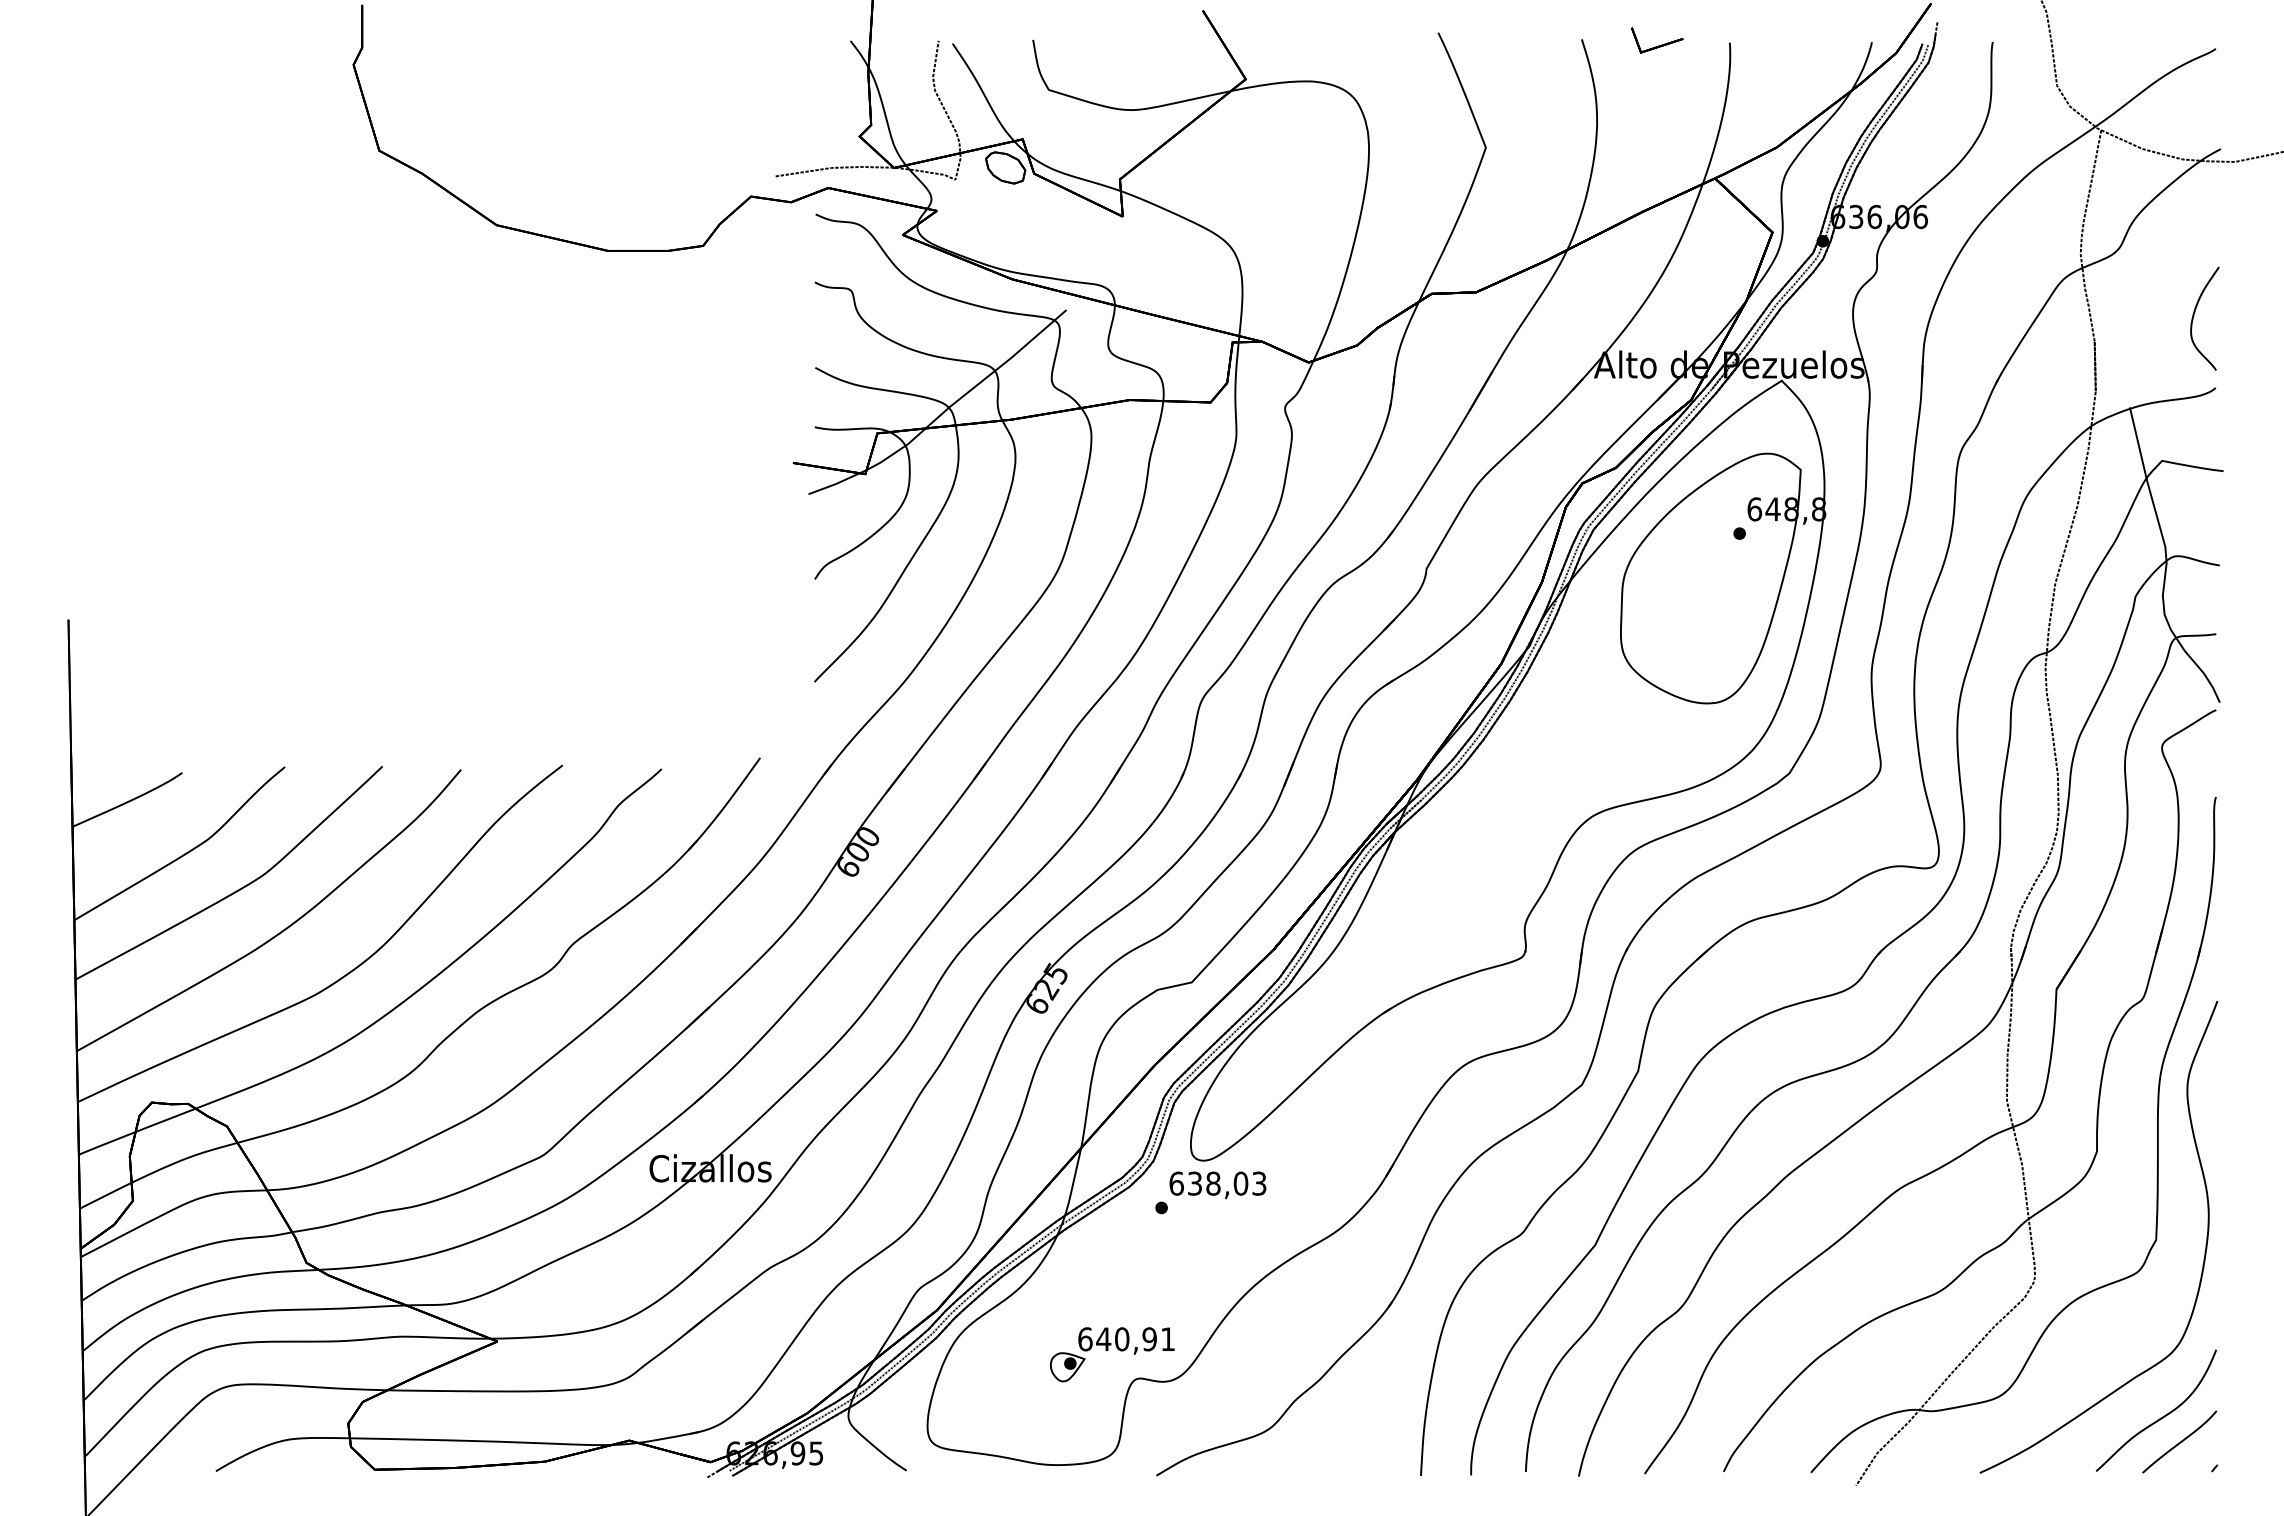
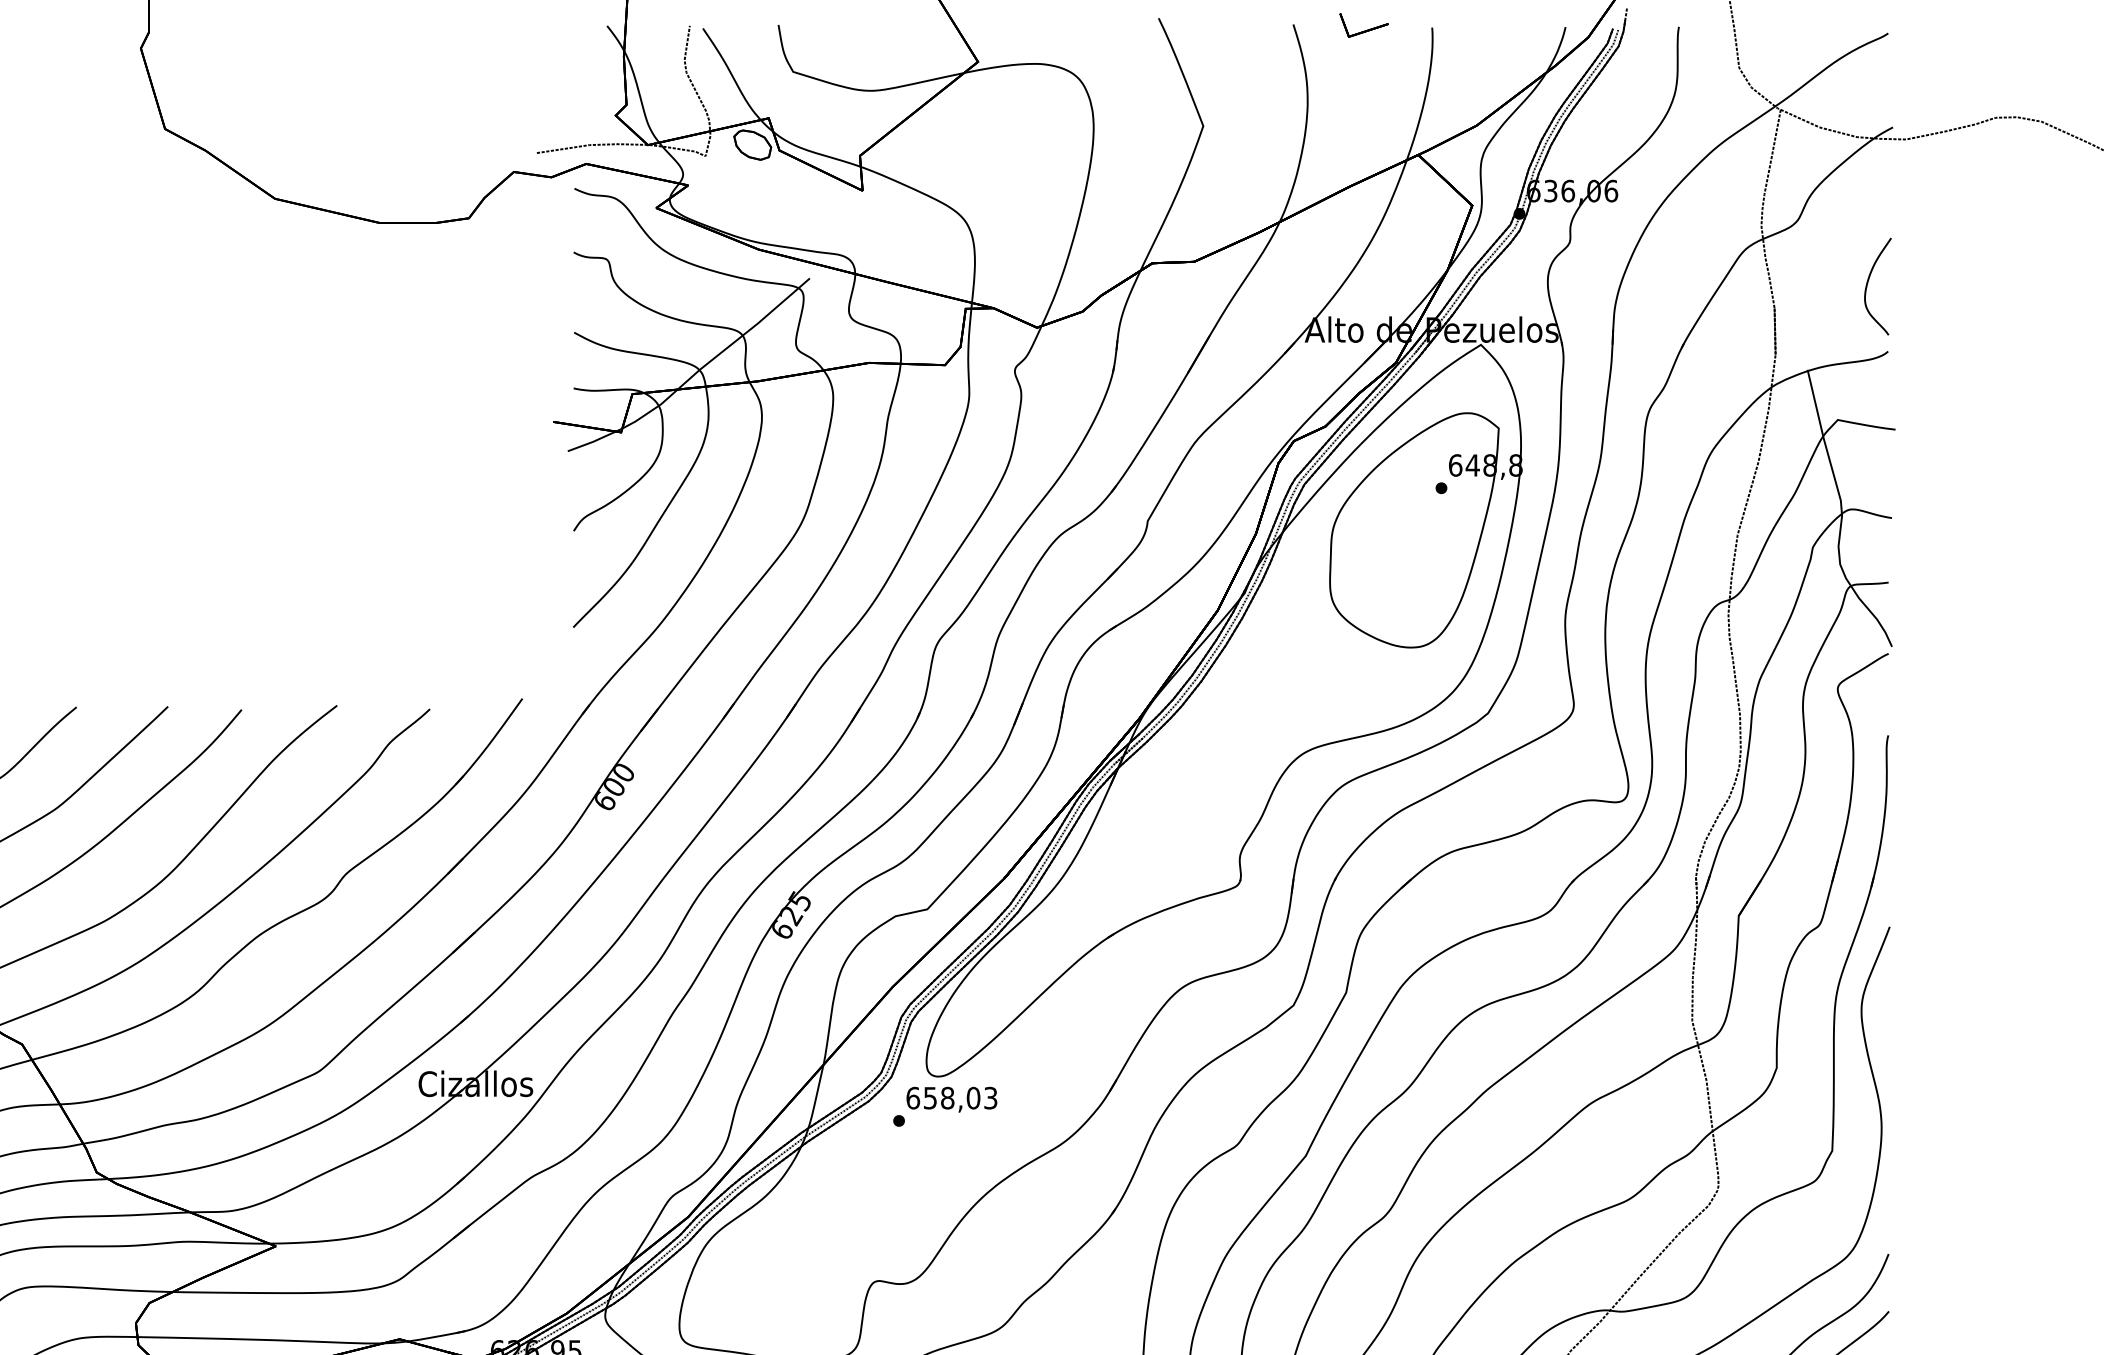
text: (1194, 1183) -> (929, 1098), 638,03 -> 658,03
part: (1112, 1354) -> (852, 1258), removed

